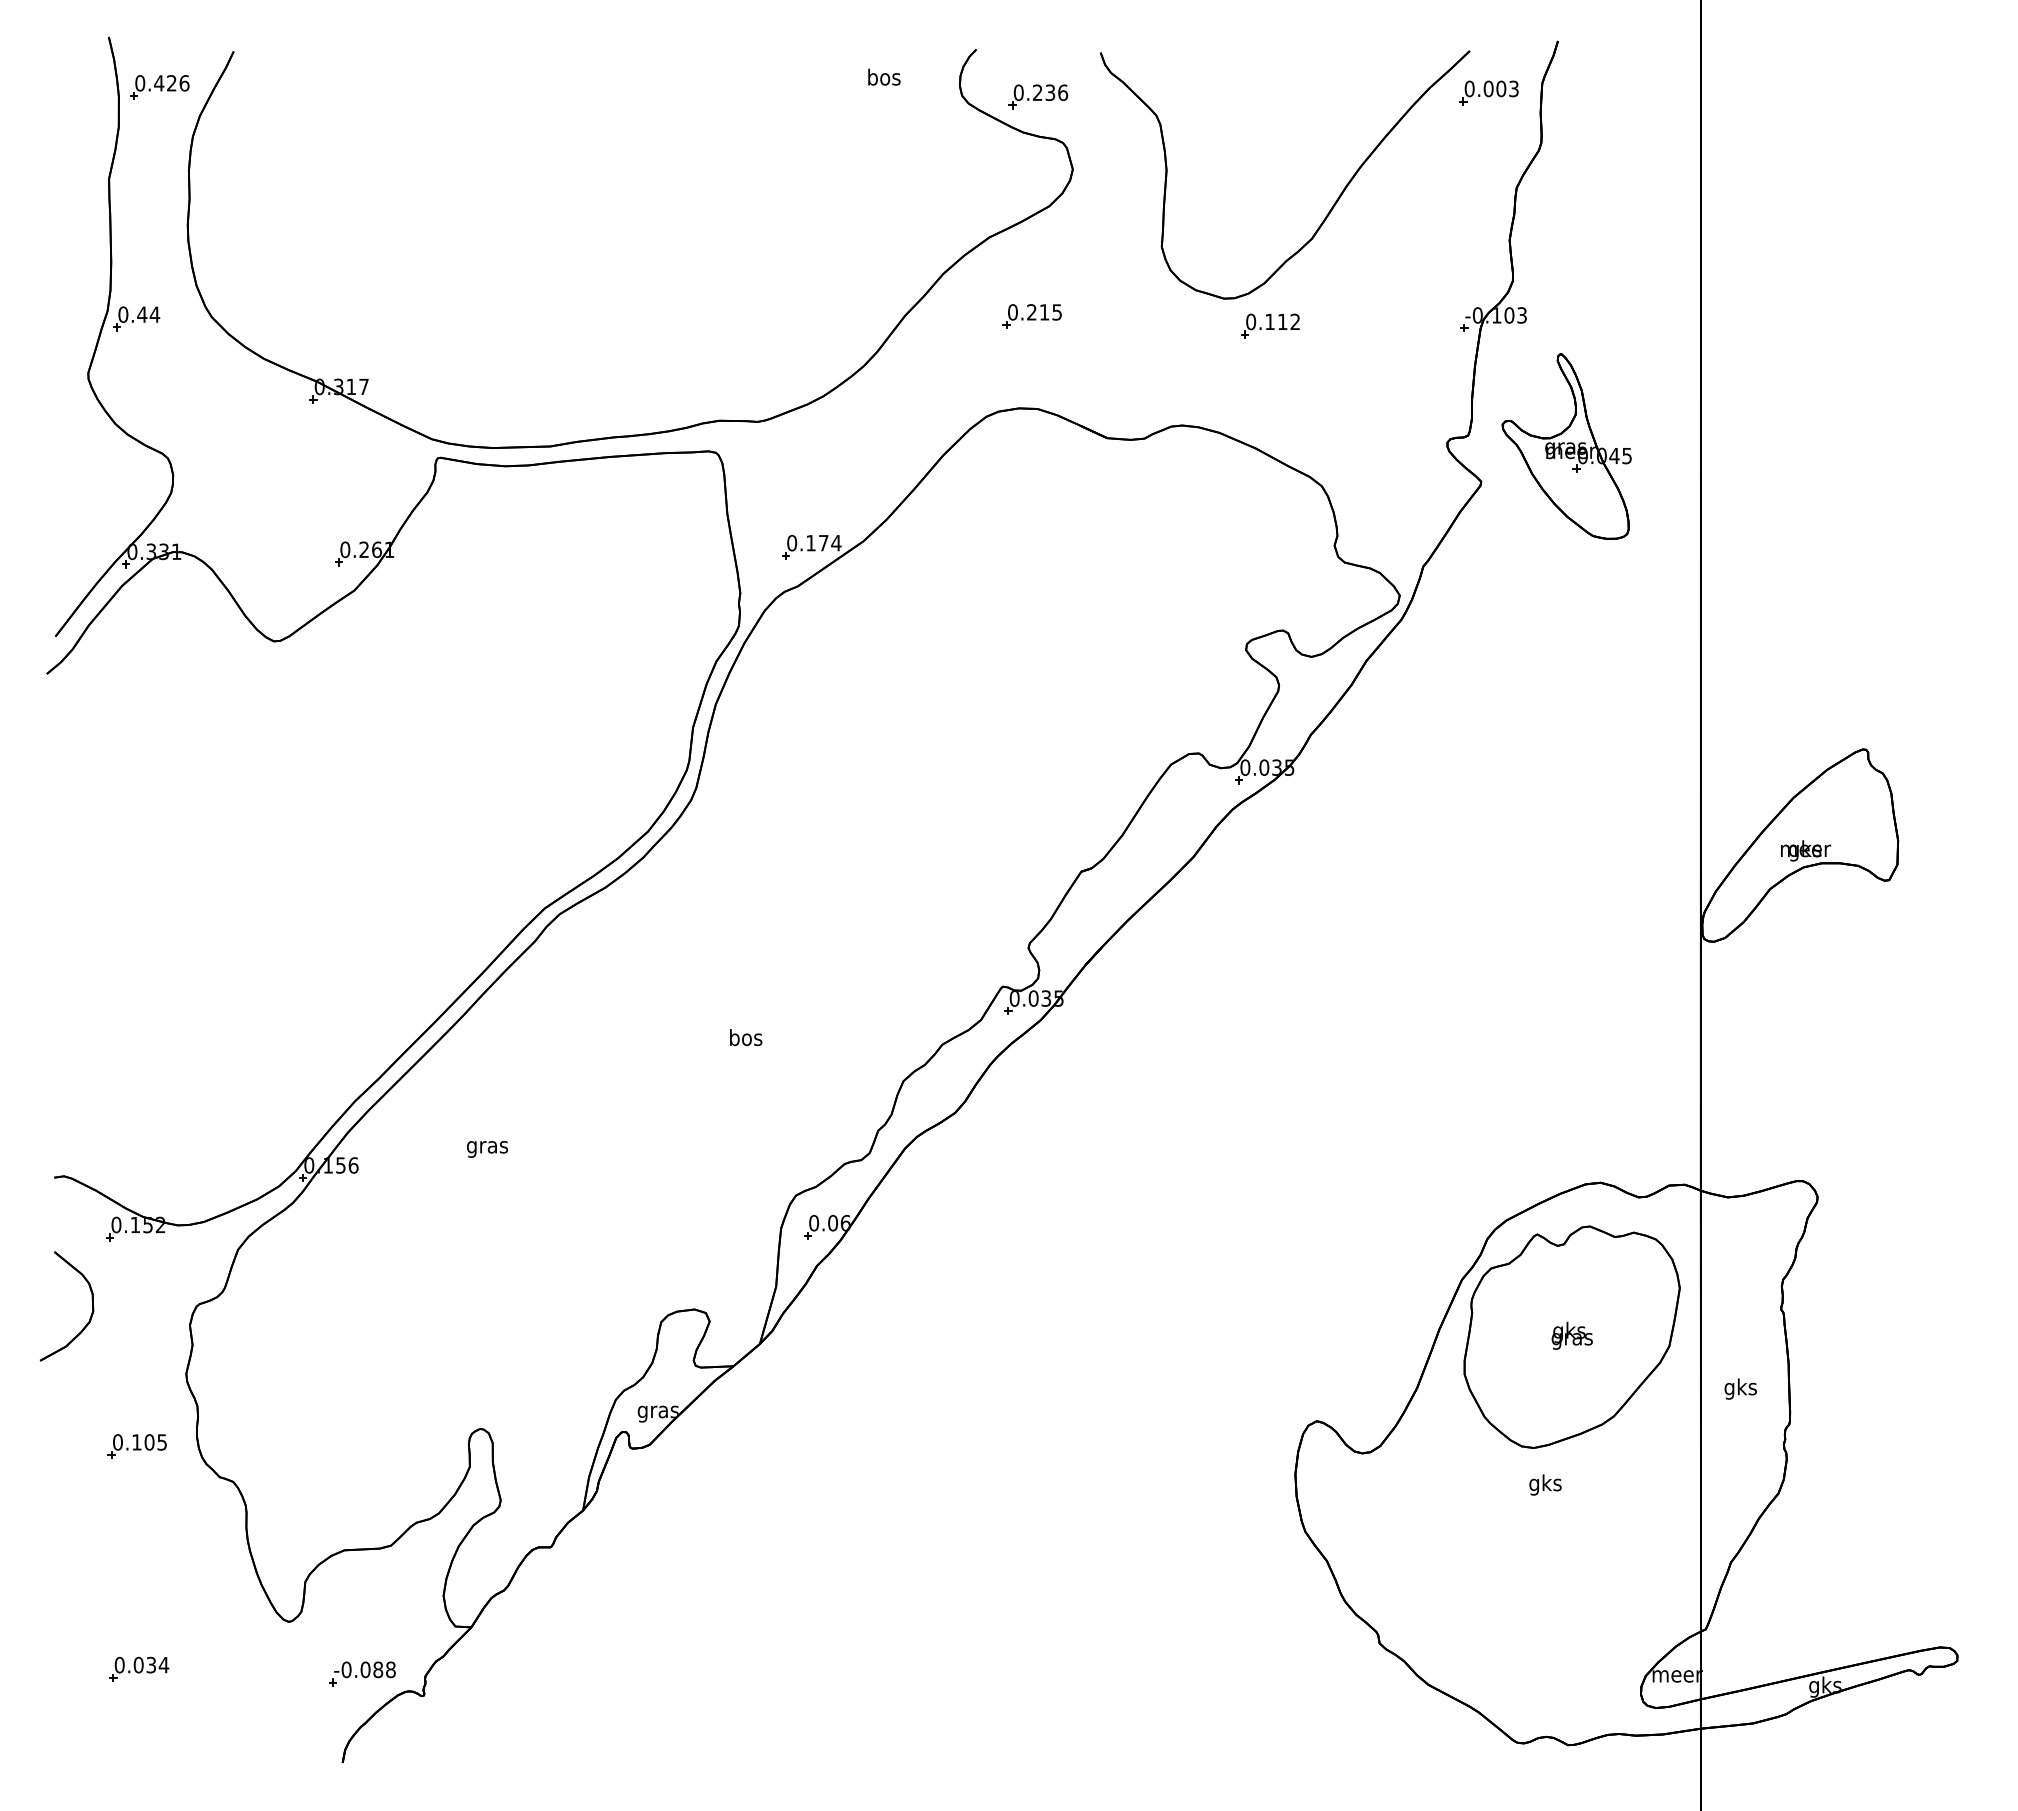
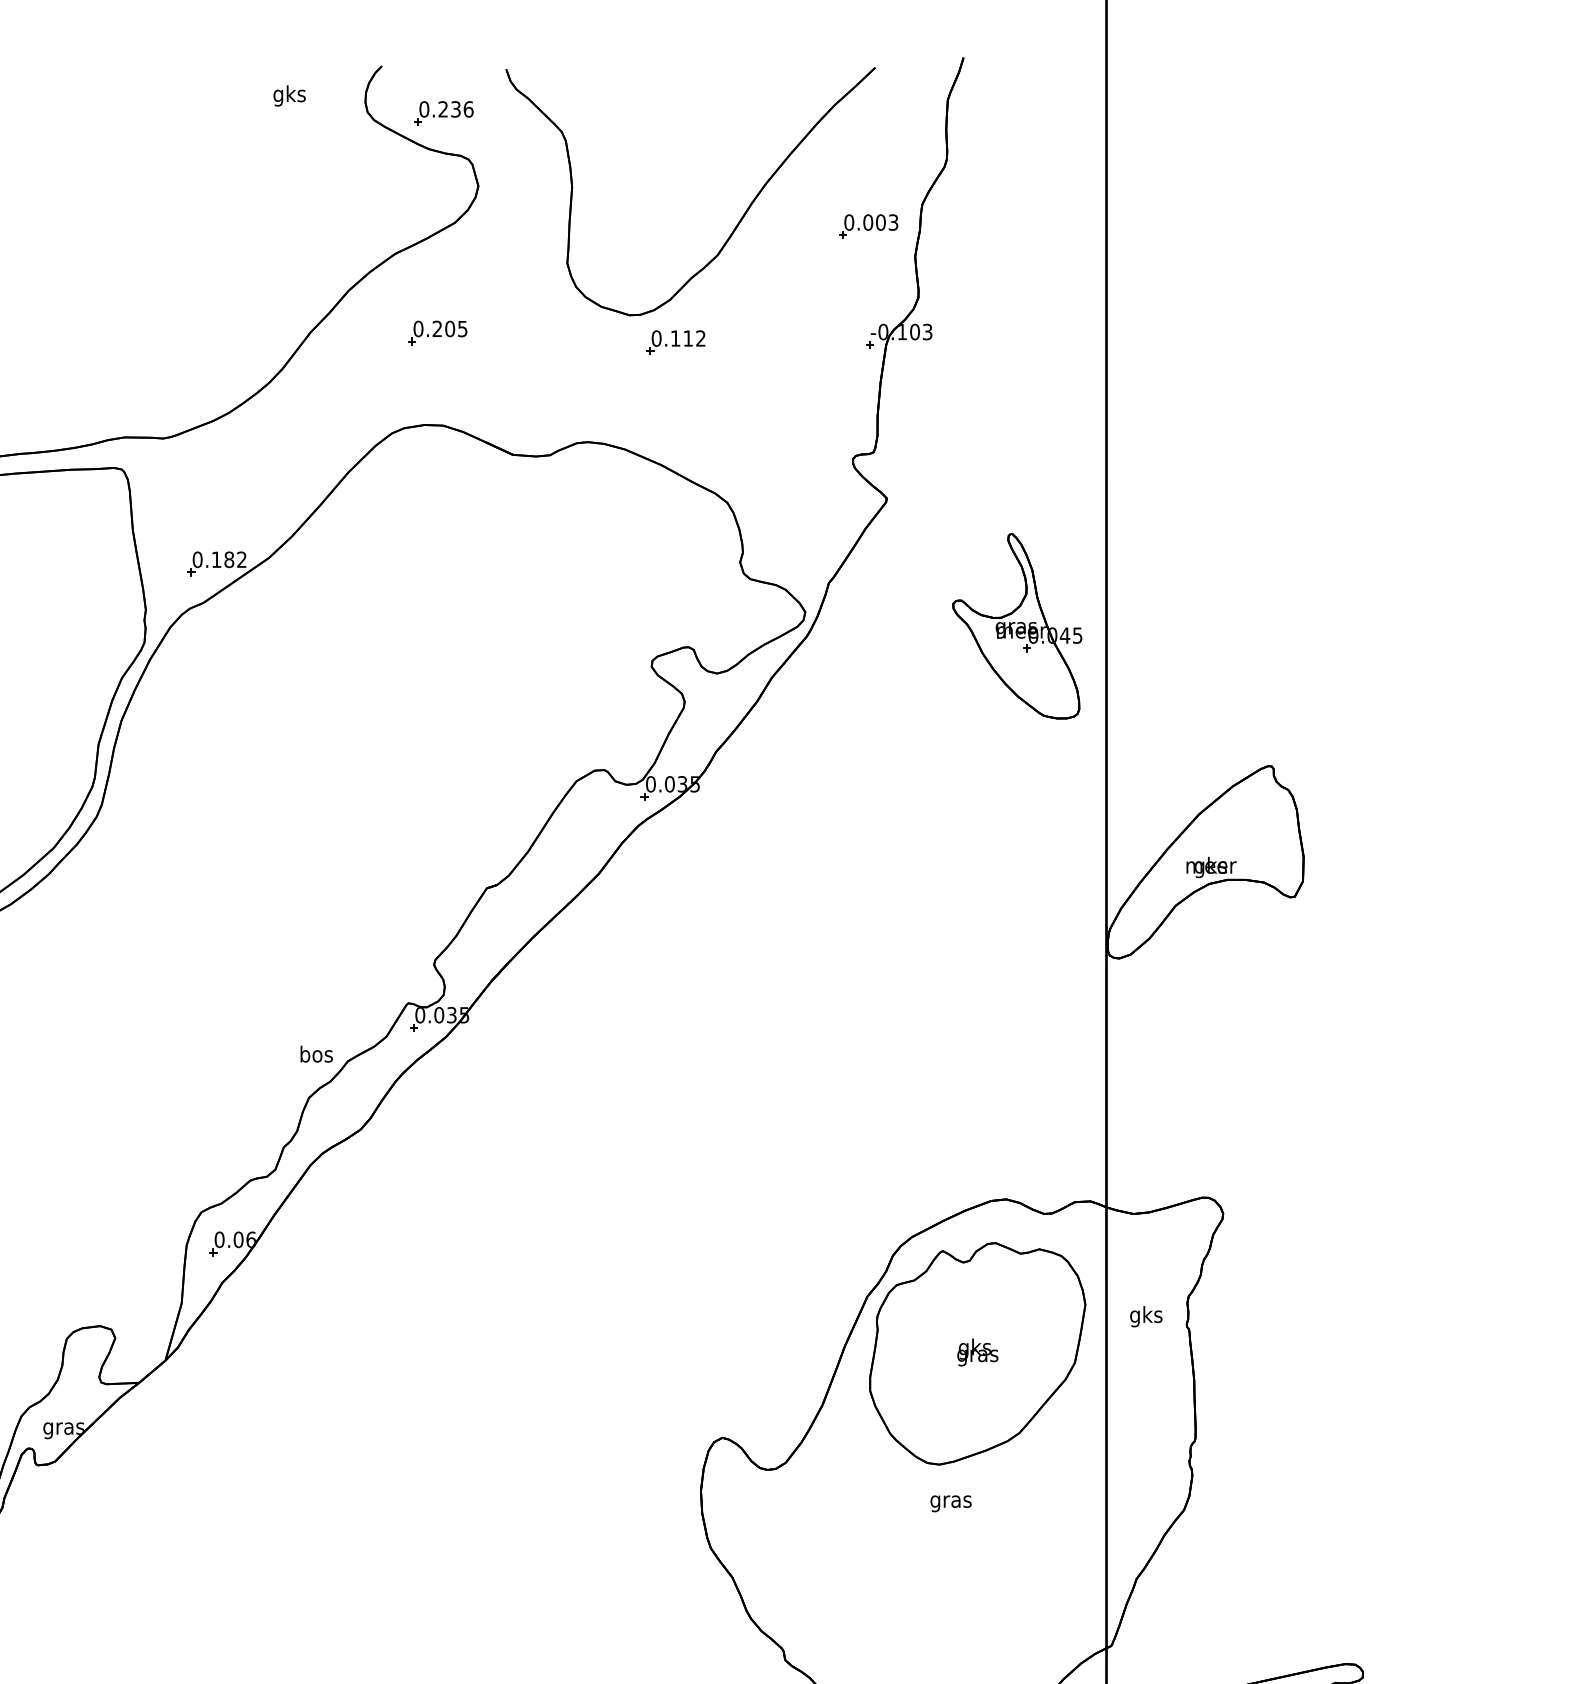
text: (884, 78) -> (290, 95), bos -> gks
part: (1488, 92) -> (868, 226), moved
text: (1044, 312) -> (450, 329), 0.215 -> 0.205
part: (1566, 446) -> (1017, 626), moved
text: (829, 542) -> (235, 559), 0.174 -> 0.182
text: (746, 1037) -> (317, 1054), moved
text: (1740, 1388) -> (1146, 1316), moved
text: (1545, 1484) -> (951, 1501), gks -> gras

